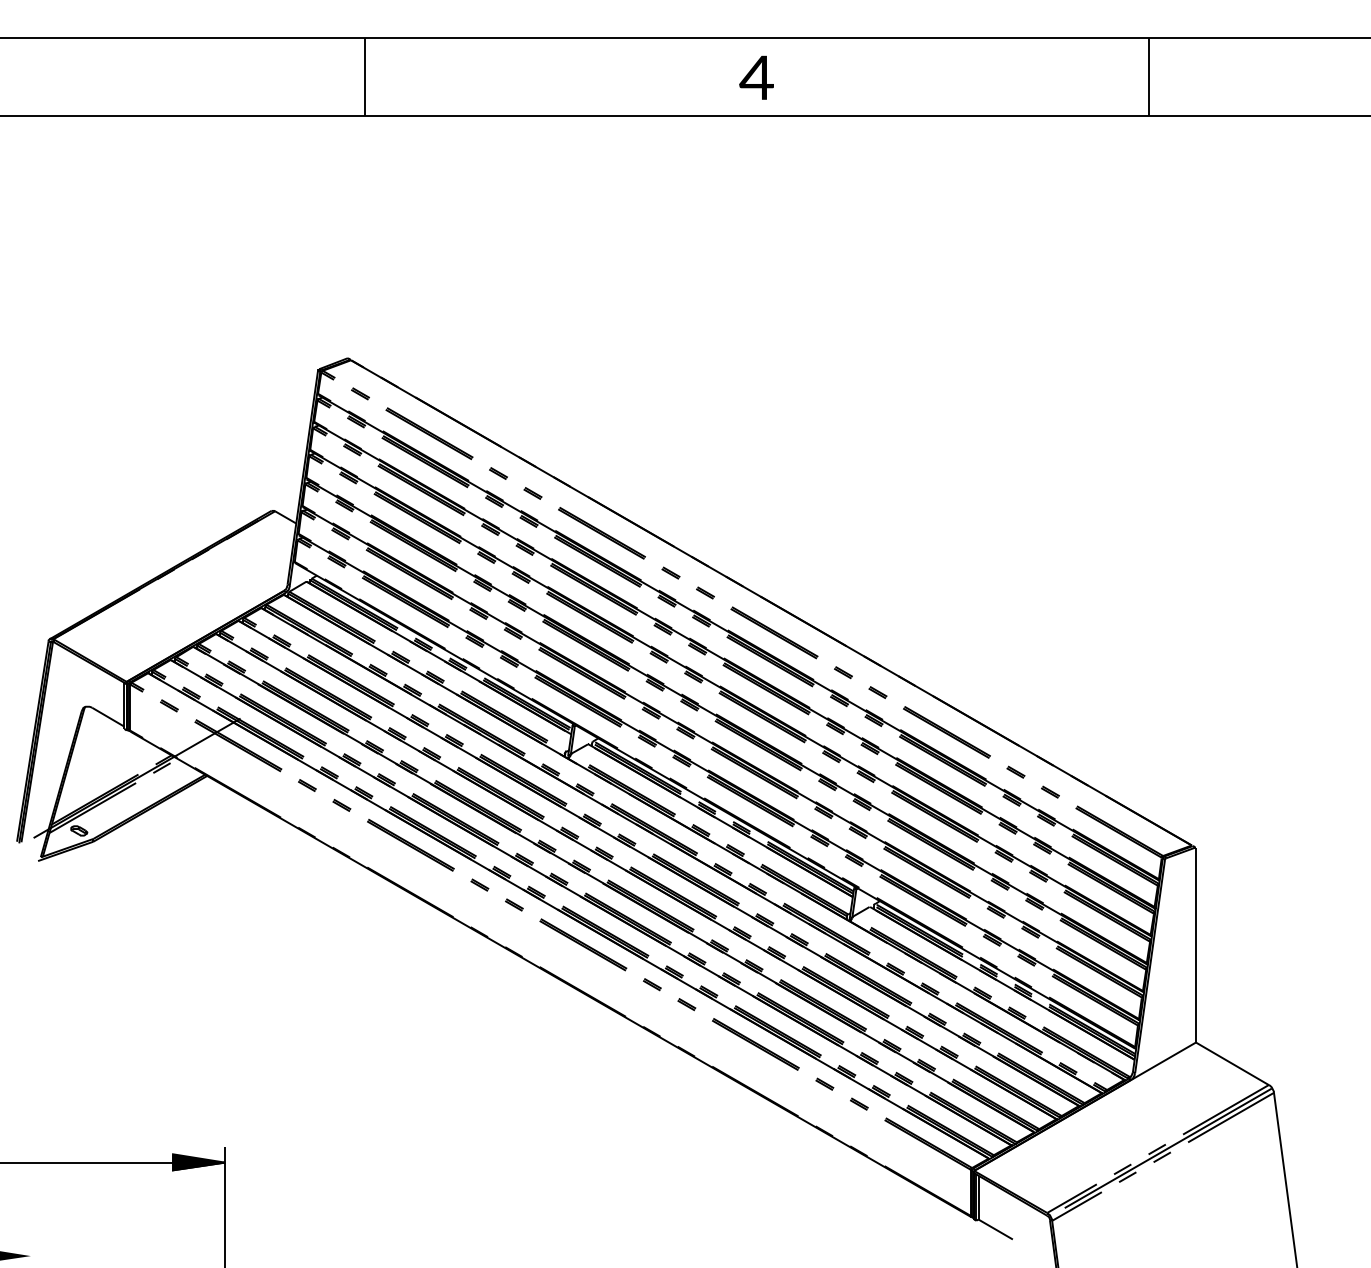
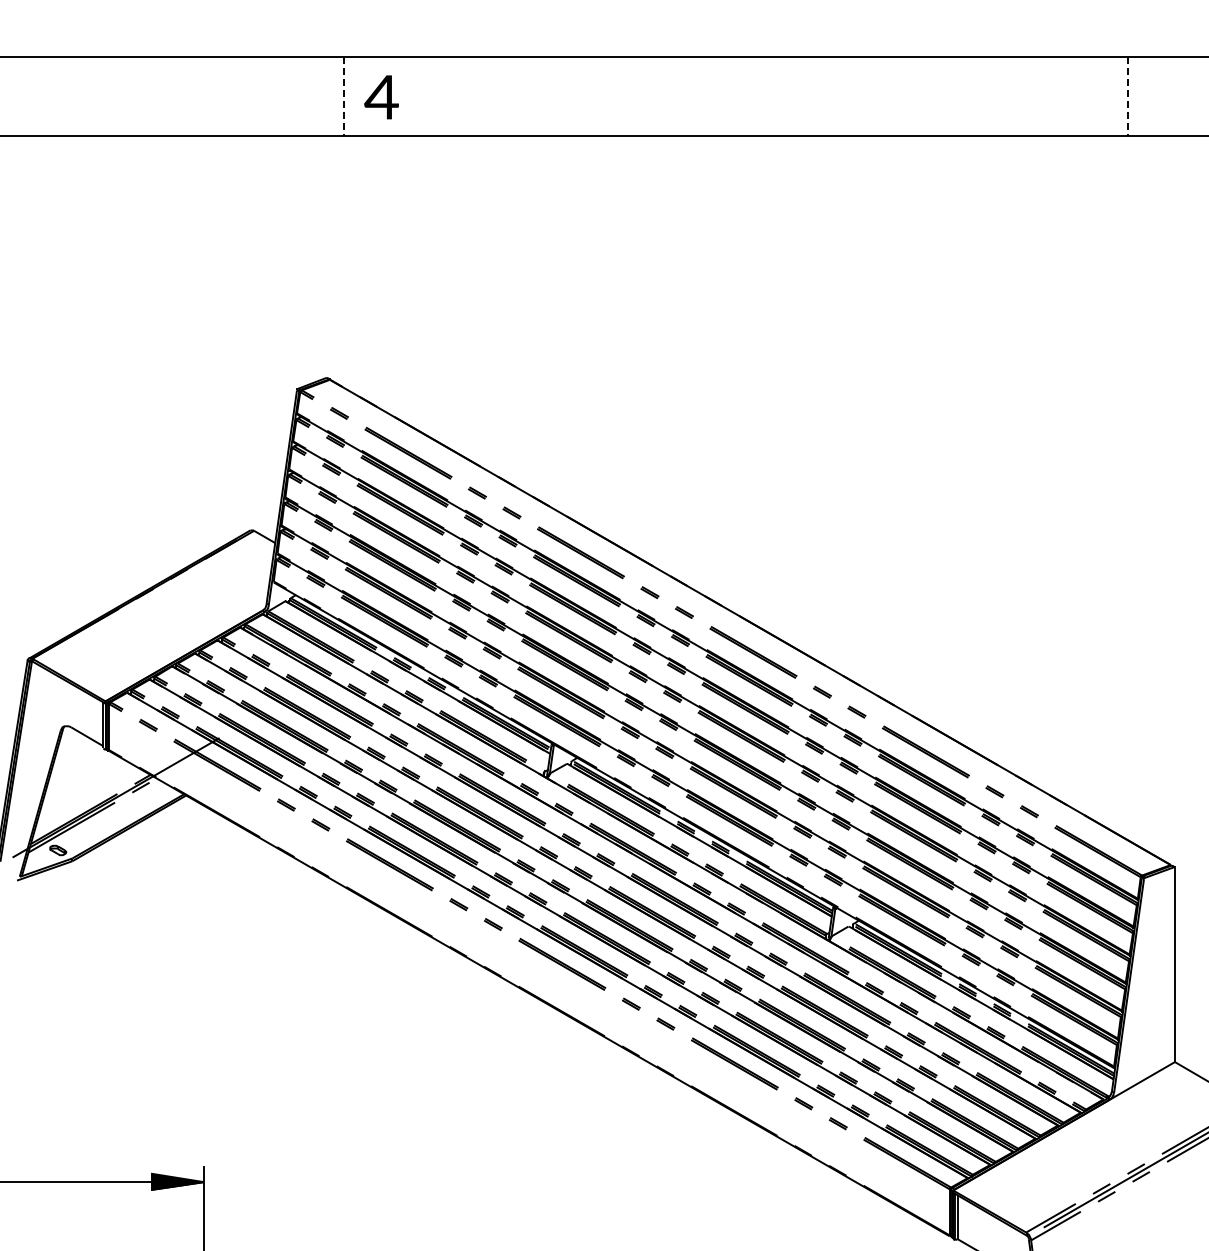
line: (365, 77) -> (344, 97), solid -> dashed
text: (756, 77) -> (381, 97), moved
line: (1148, 77) -> (1127, 97), solid -> dashed

